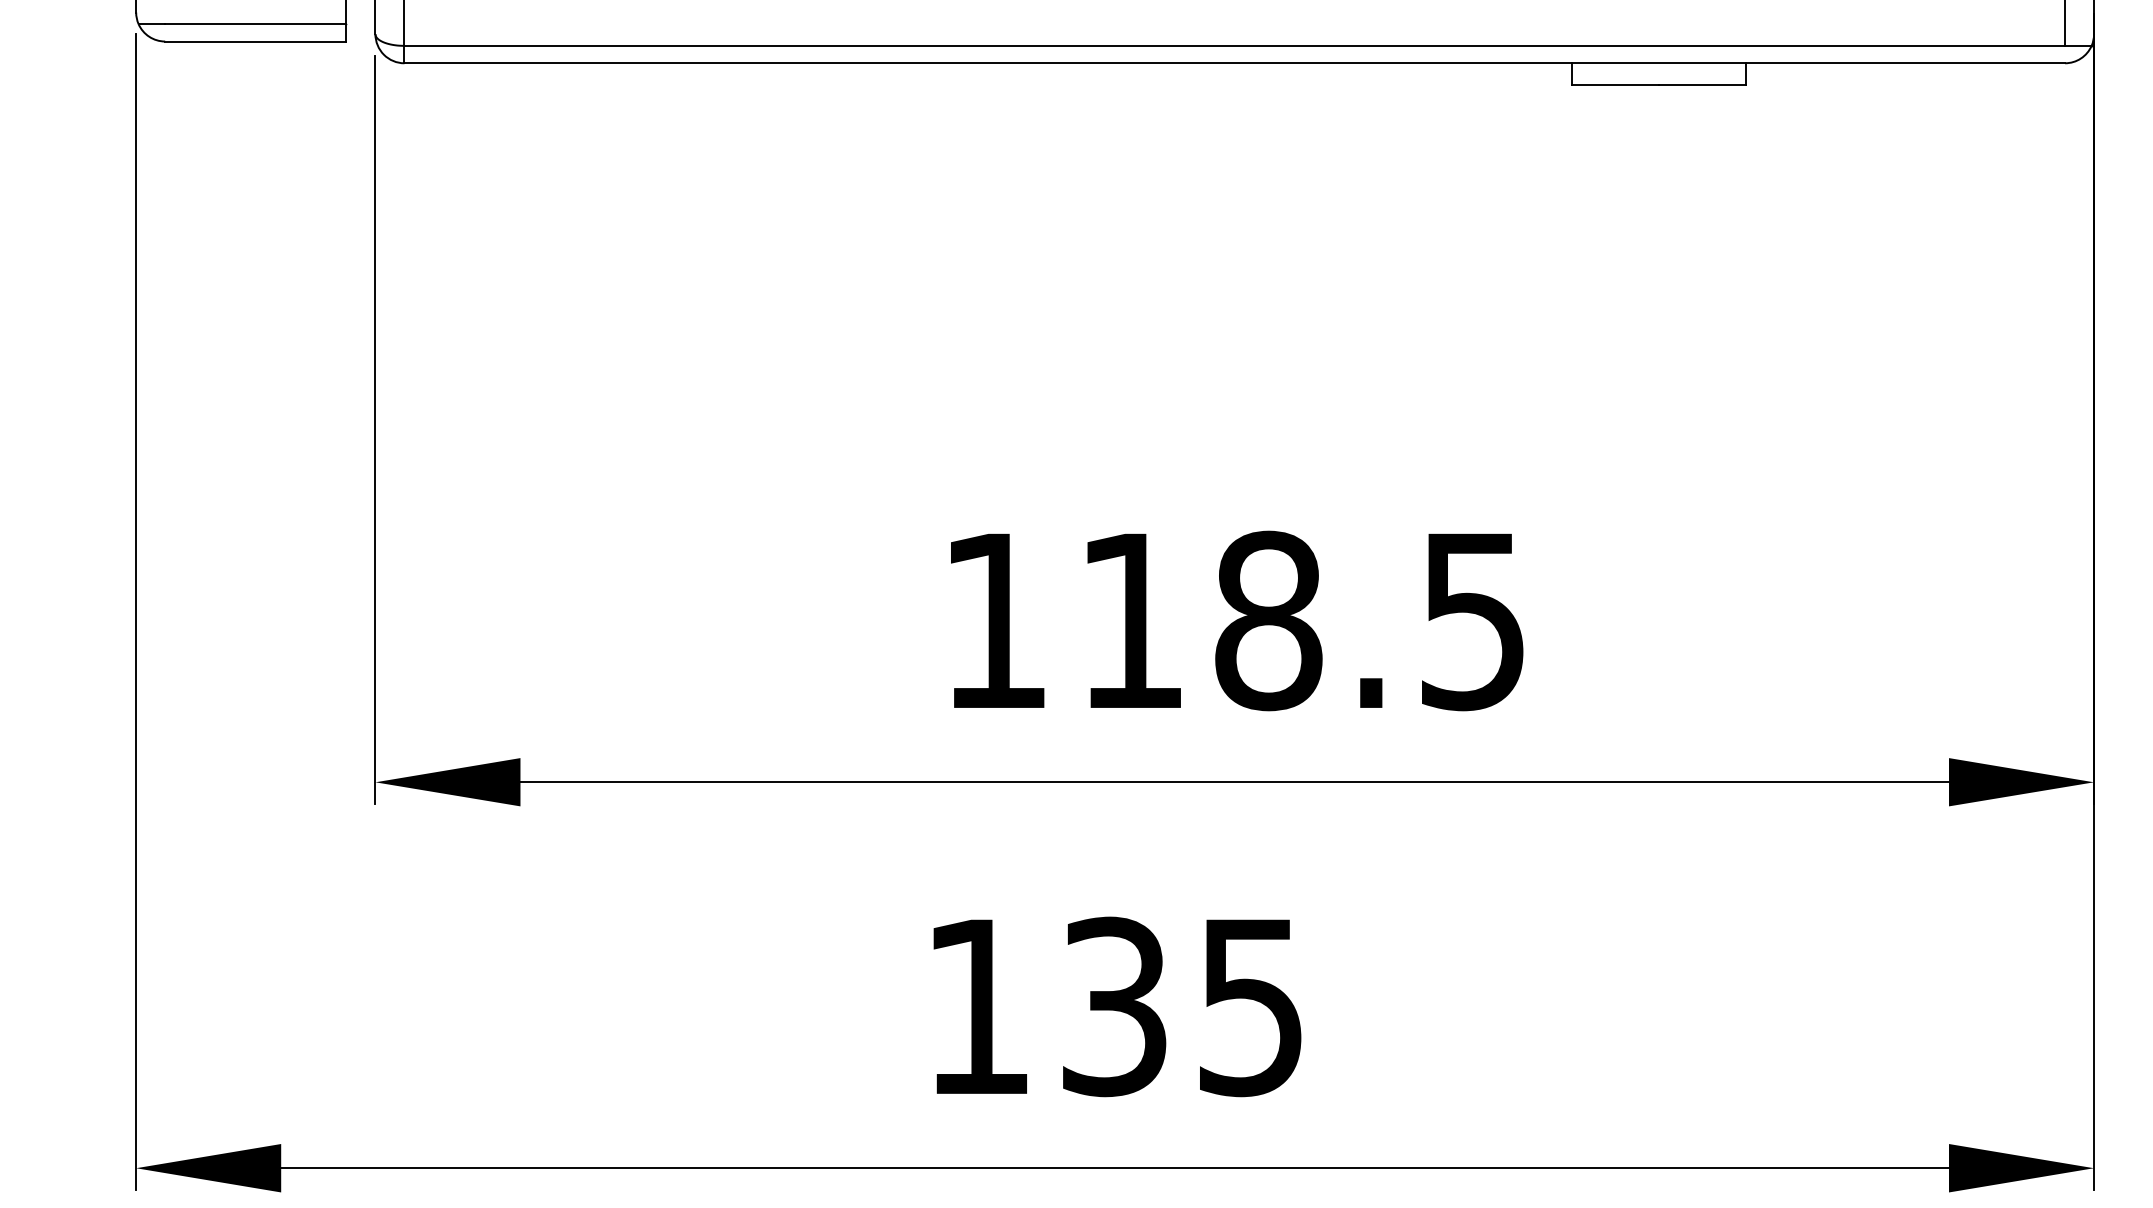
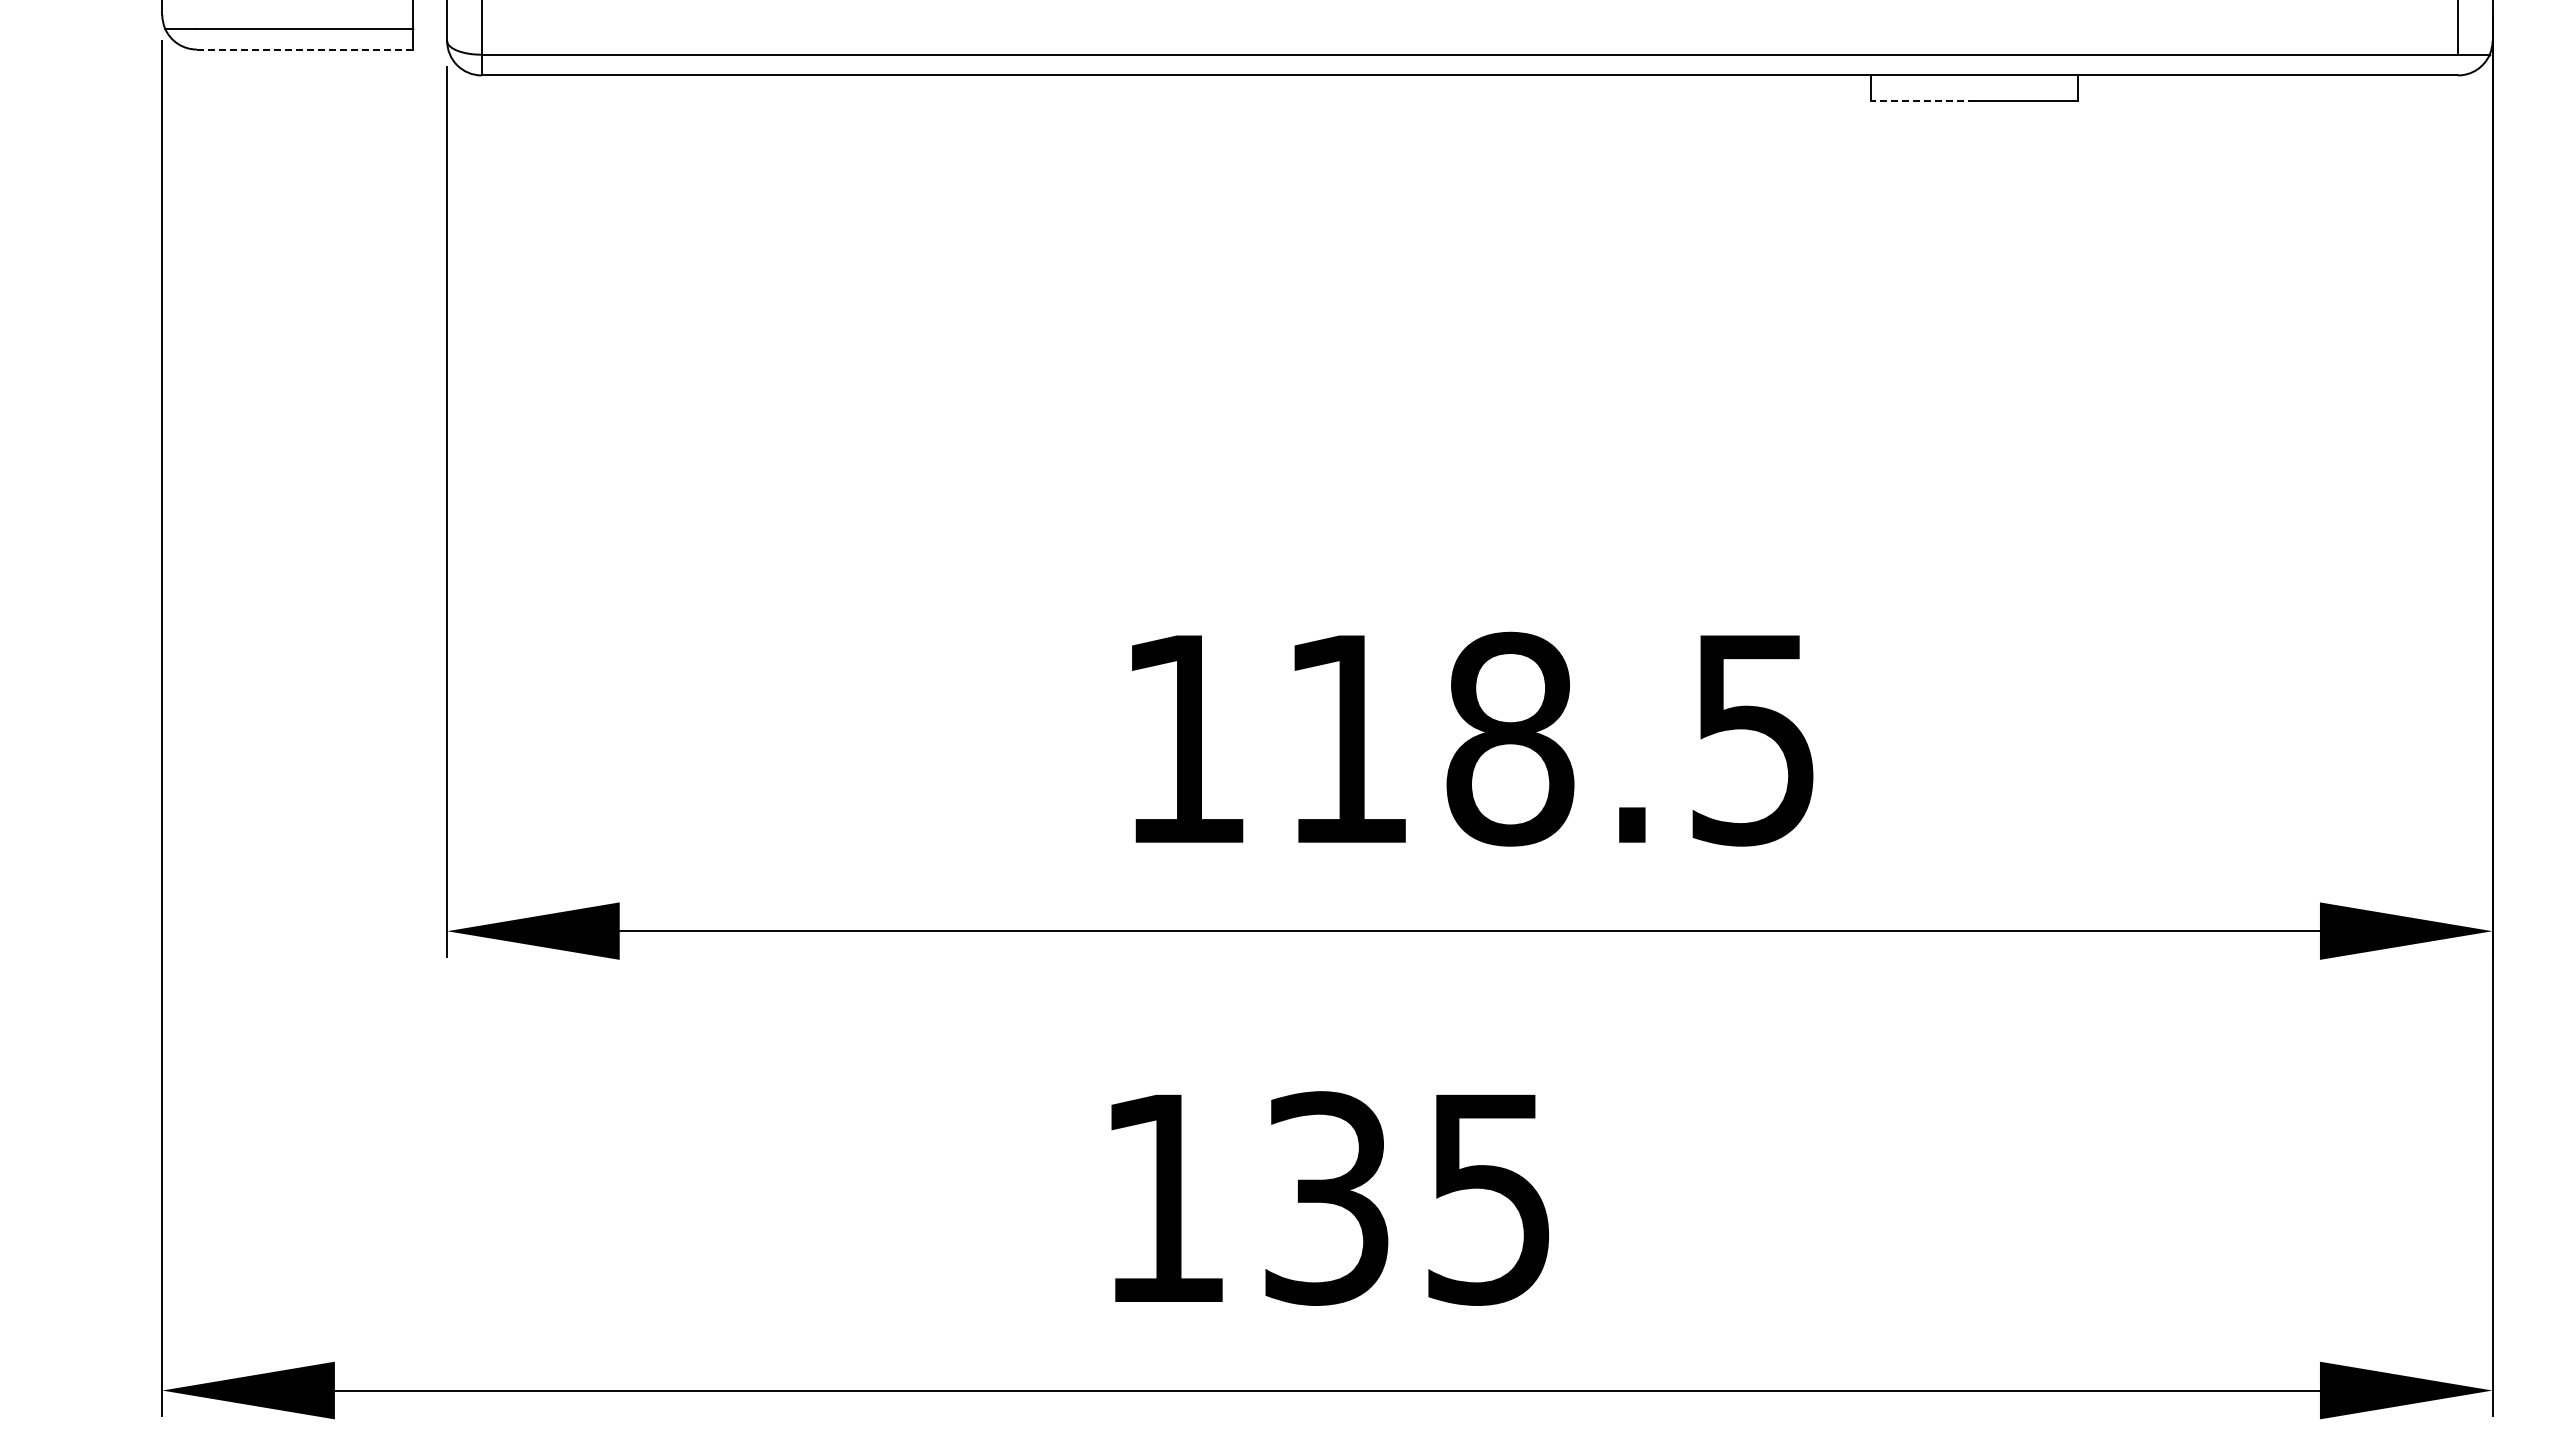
line: (255, 41) -> (304, 49), solid -> dashed
line: (1615, 85) -> (1922, 101), solid -> dashed

